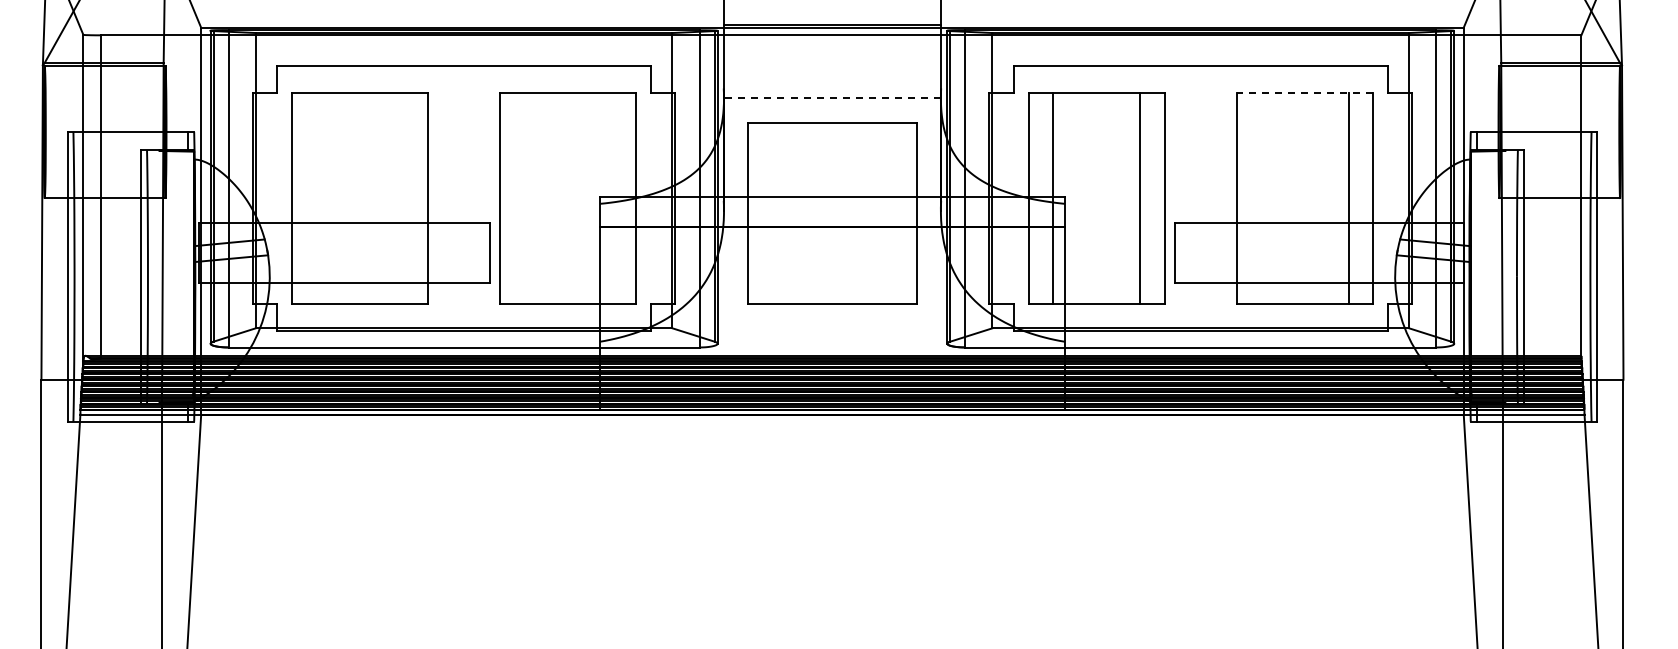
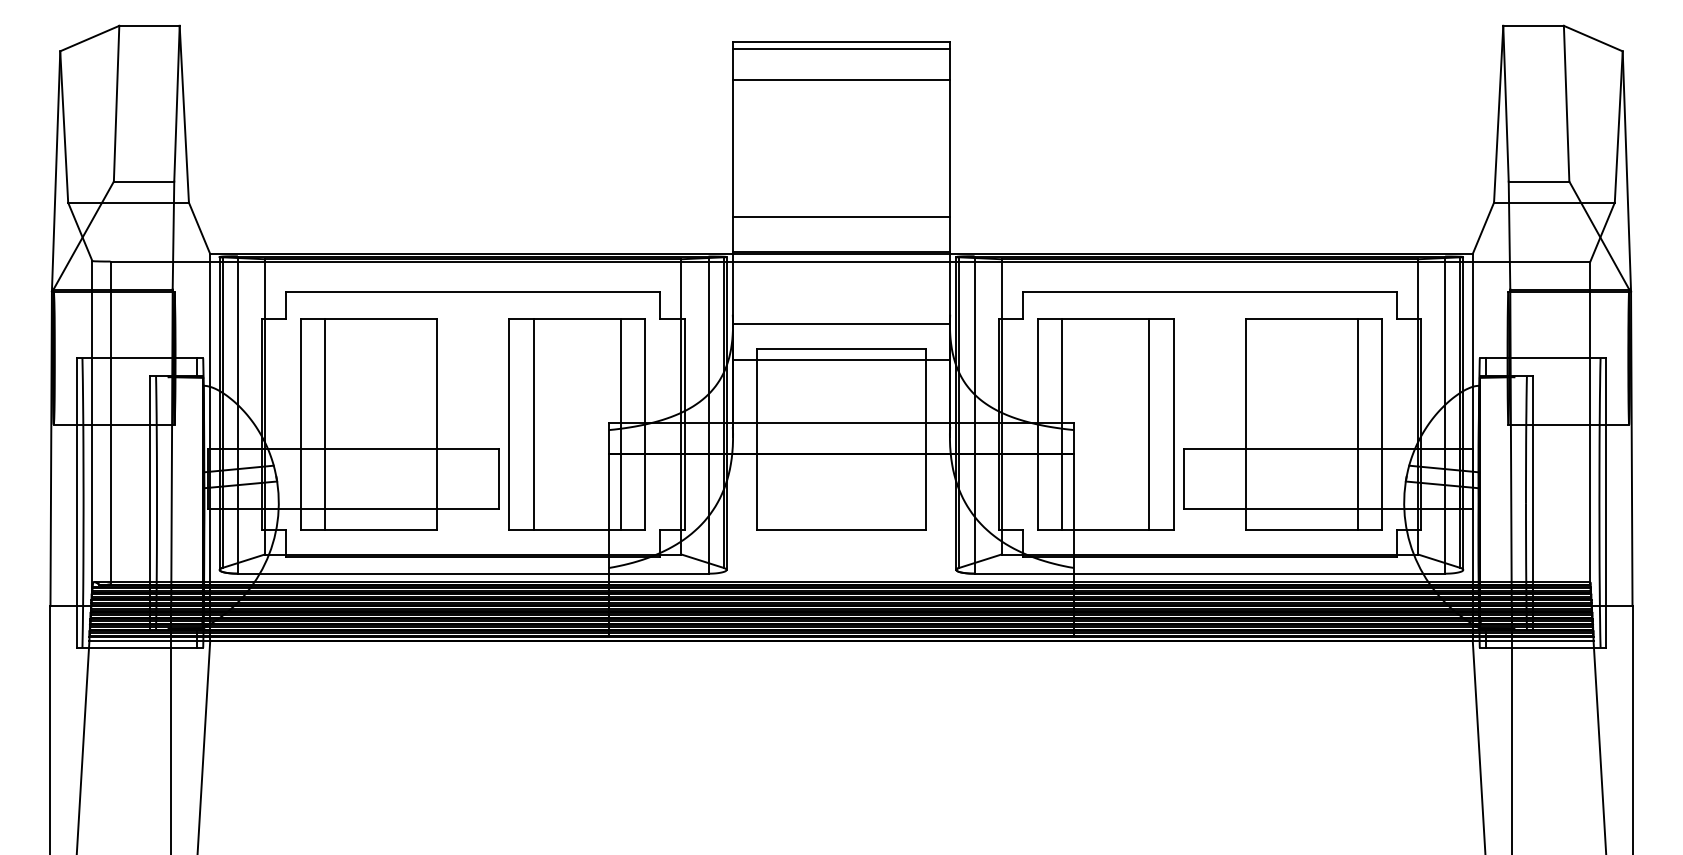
line: (1304, 92) -> (1313, 318), dashed -> solid
line: (832, 98) -> (841, 324), dashed -> solid
line: (832, 134) -> (841, 360), added
line: (316, 198) -> (325, 424), added
line: (524, 198) -> (533, 424), added
line: (612, 198) -> (621, 424), added

